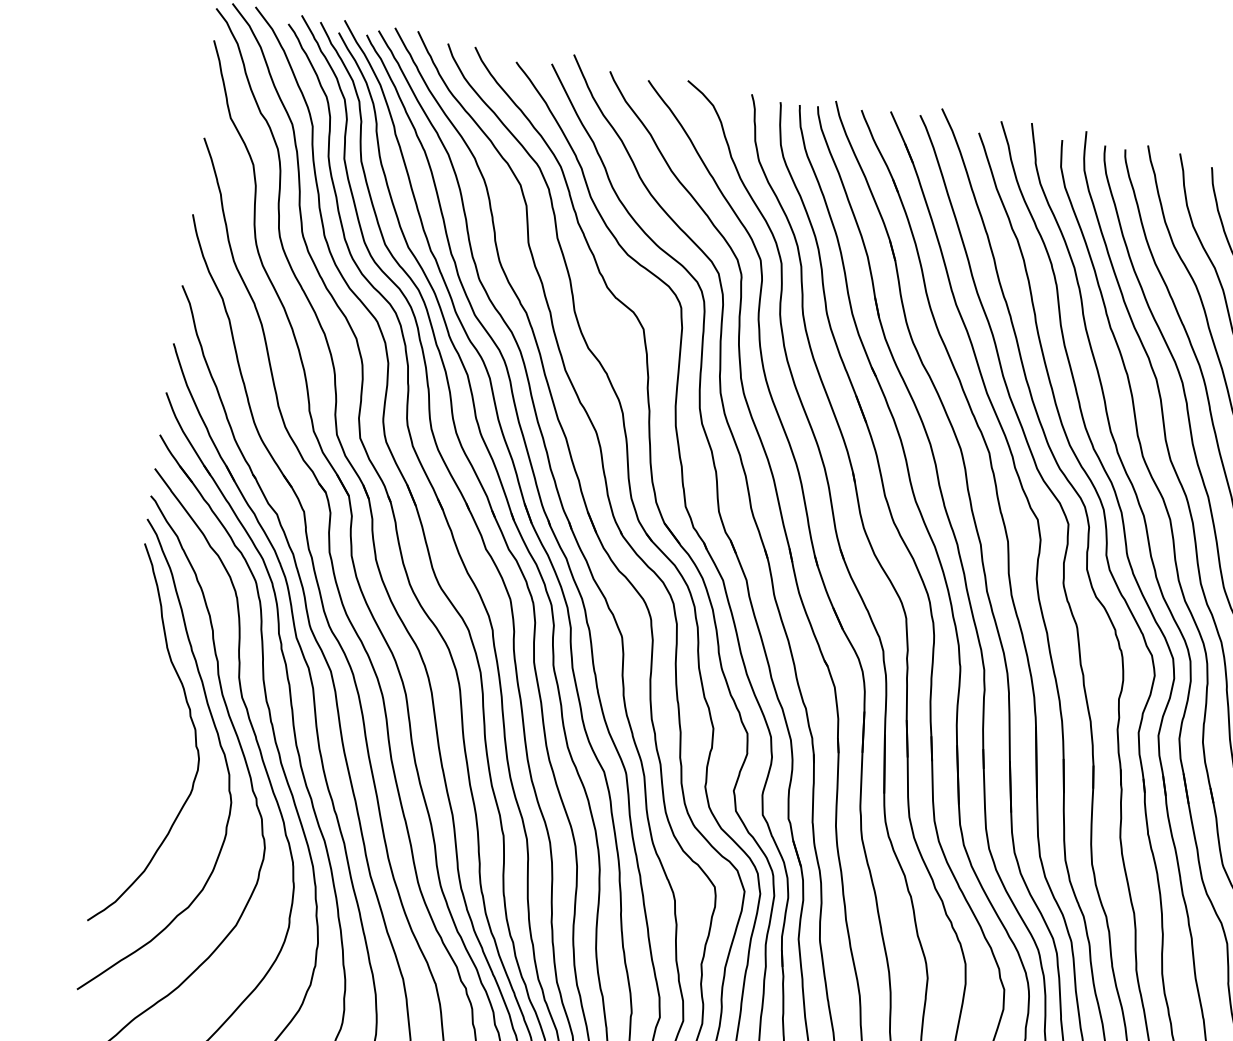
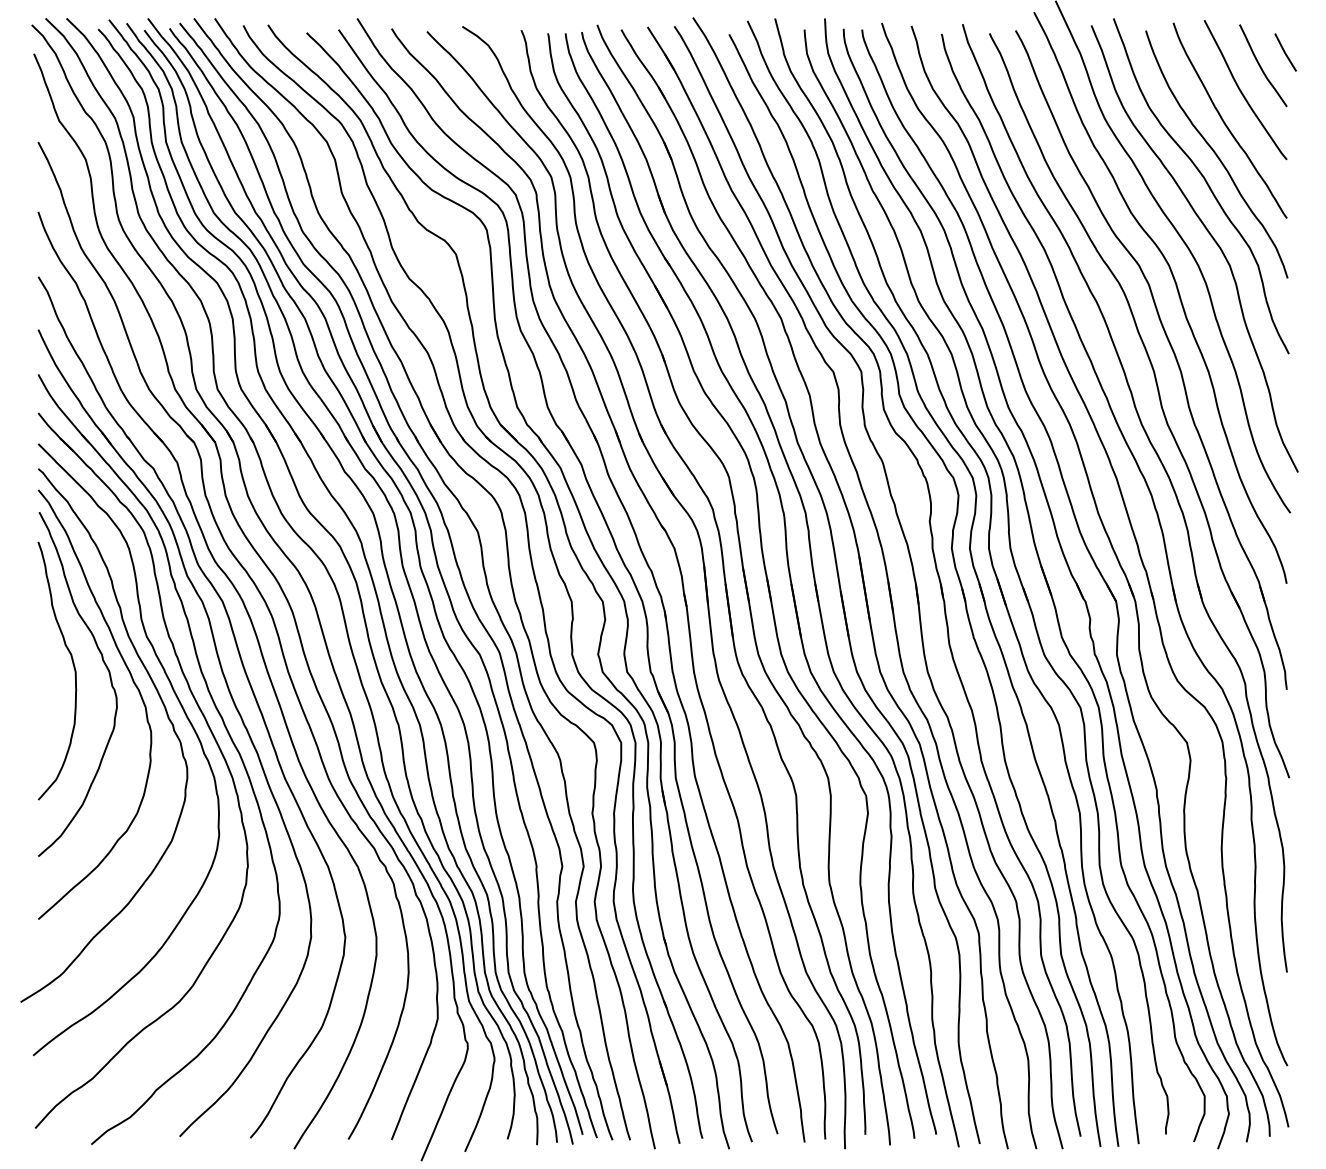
curve: (156, 720) -> (73, 668), added

